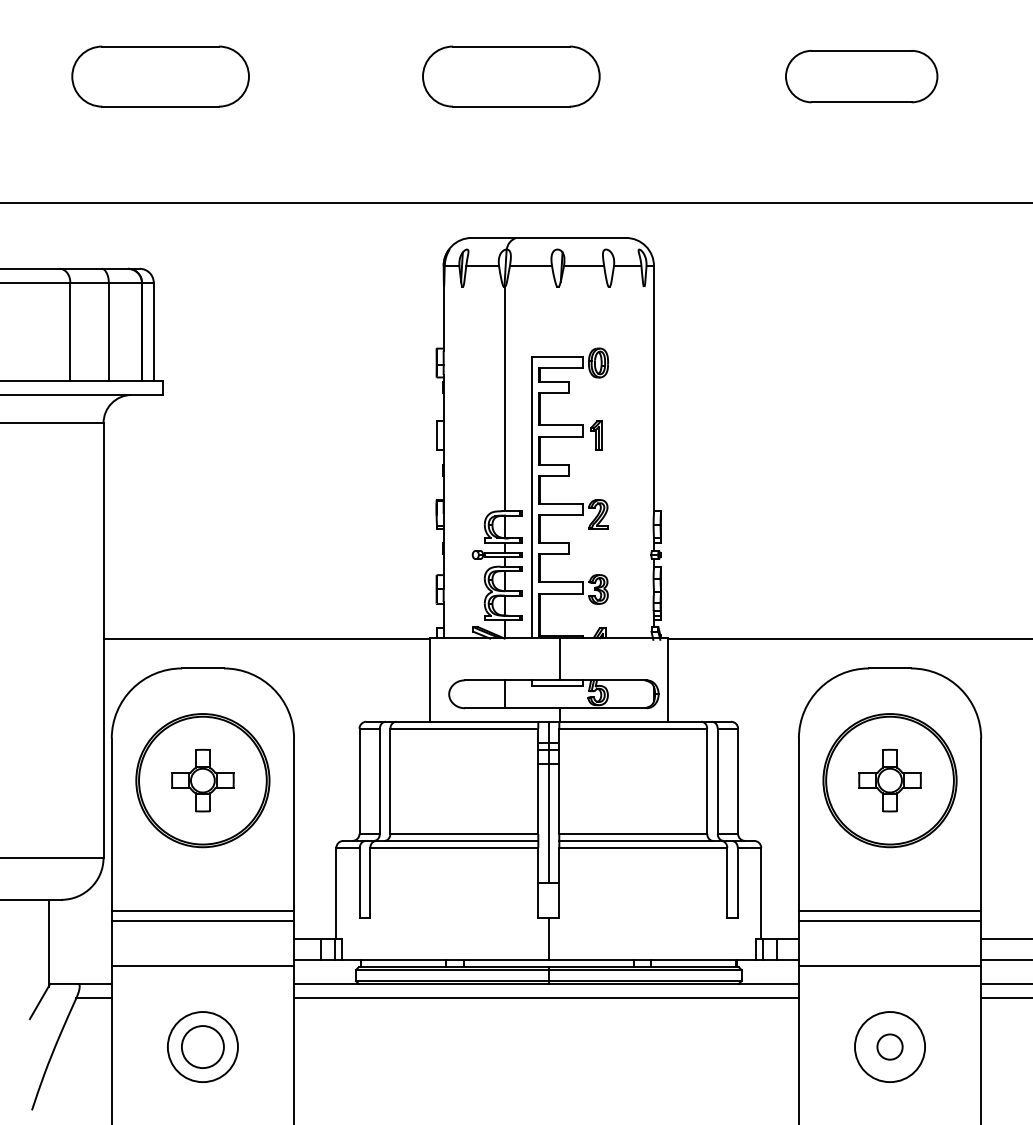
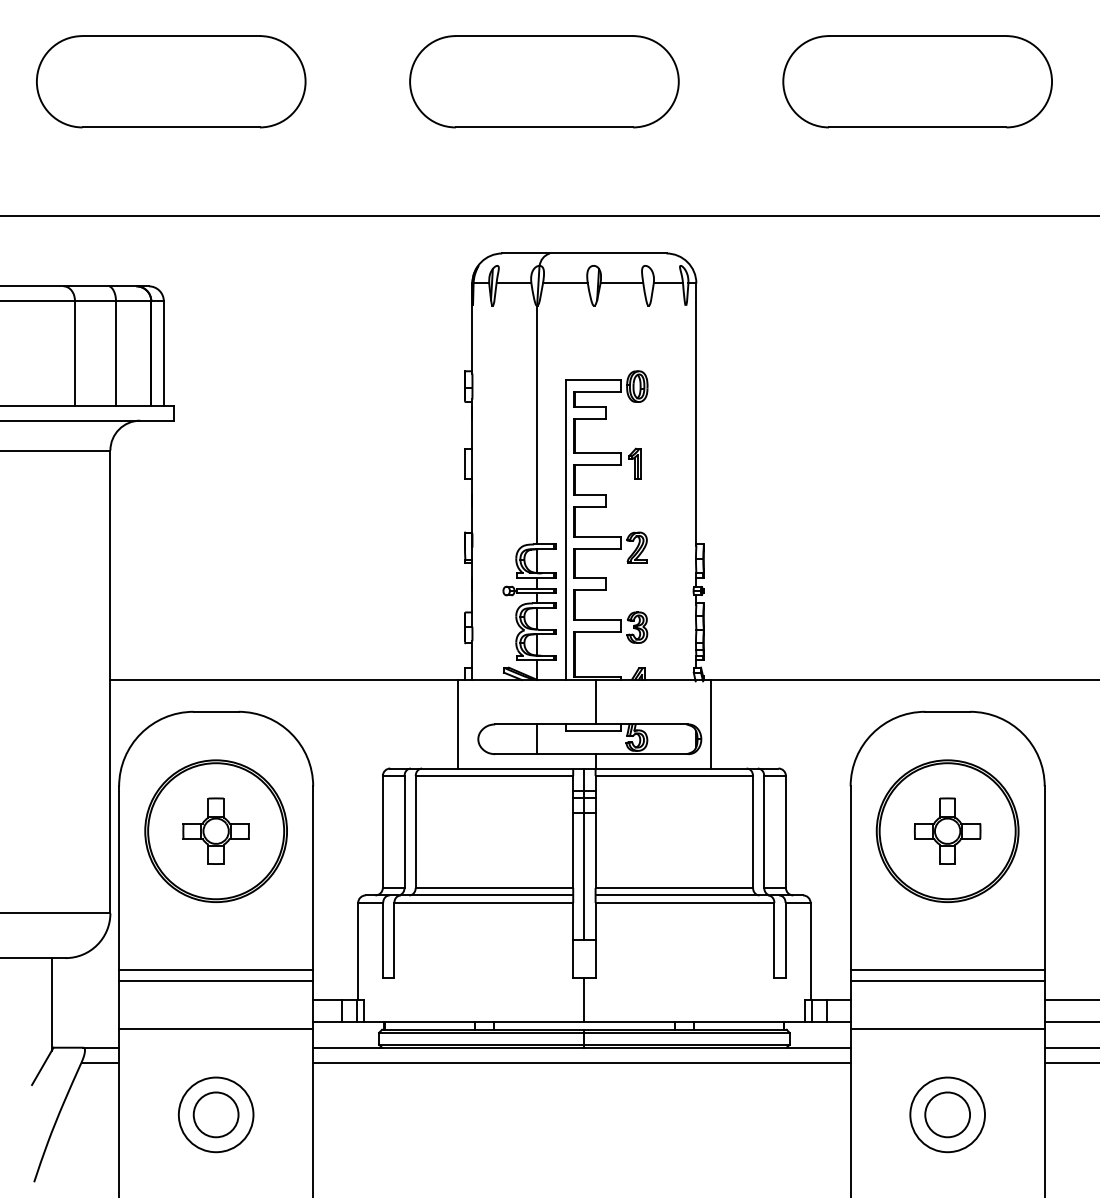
part: (160, 76) -> (171, 81), size x1.43
part: (511, 76) -> (544, 81), size x1.43
part: (861, 76) -> (917, 81), size x1.67
circle: (890, 1047) -> (948, 1115), size x1.67

